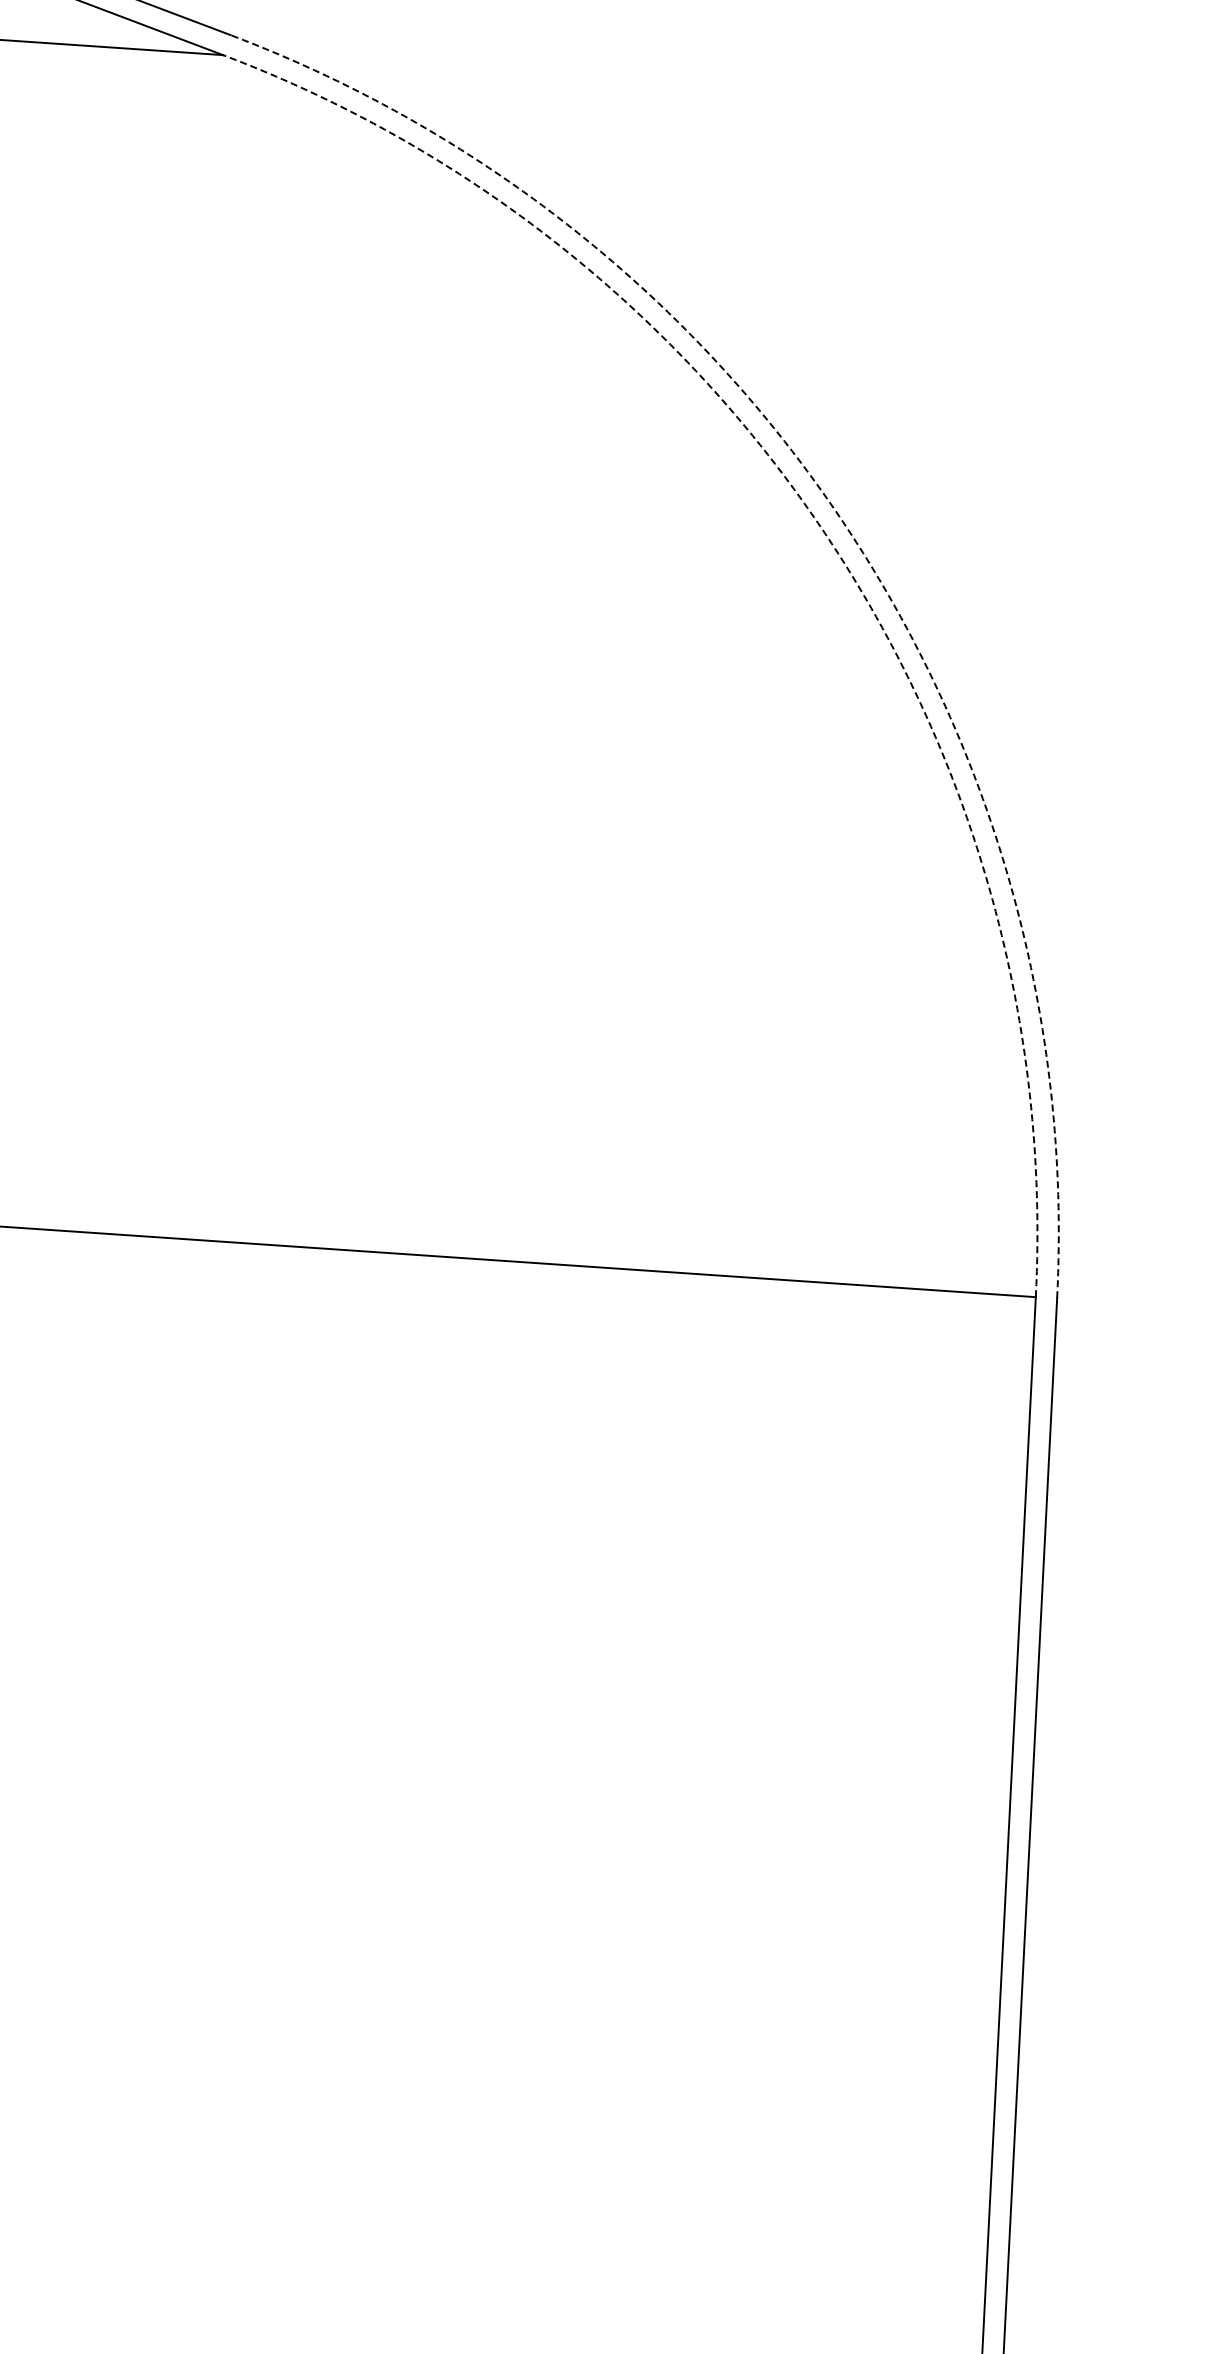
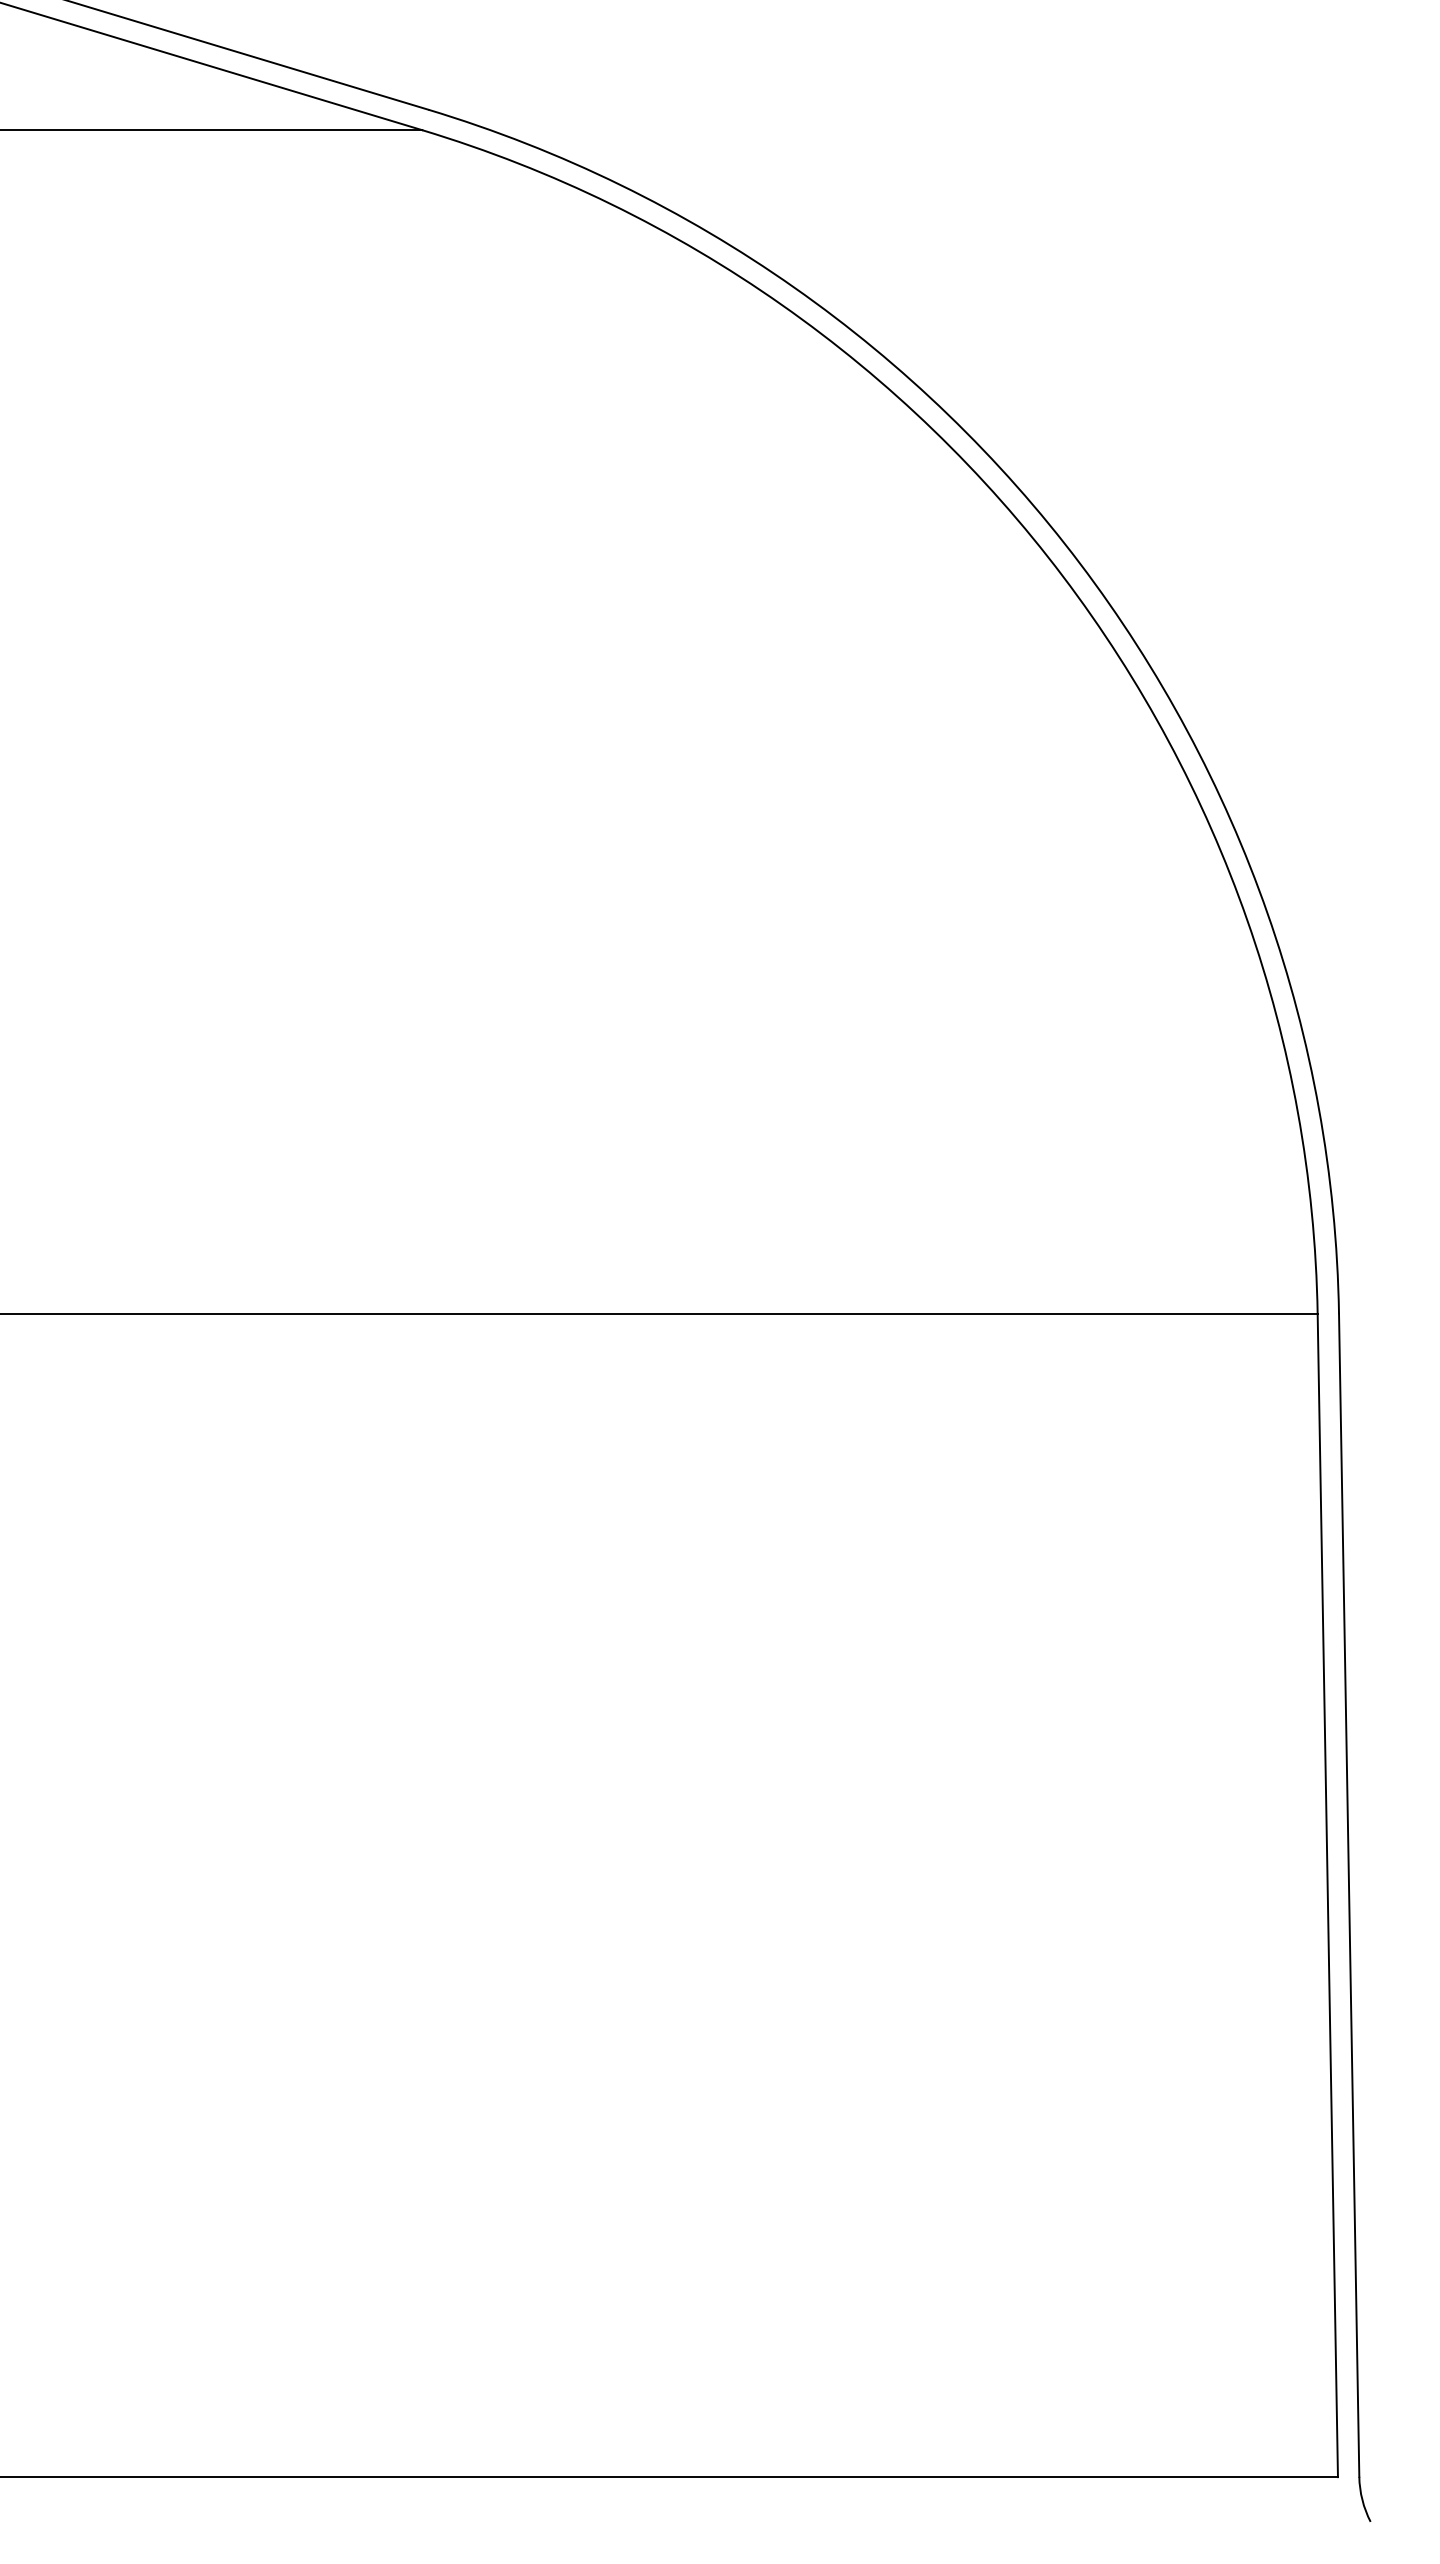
arc: (849, 532) -> (1079, 563), dashed -> solid
arc: (831, 543) -> (1062, 576), dashed -> solid

